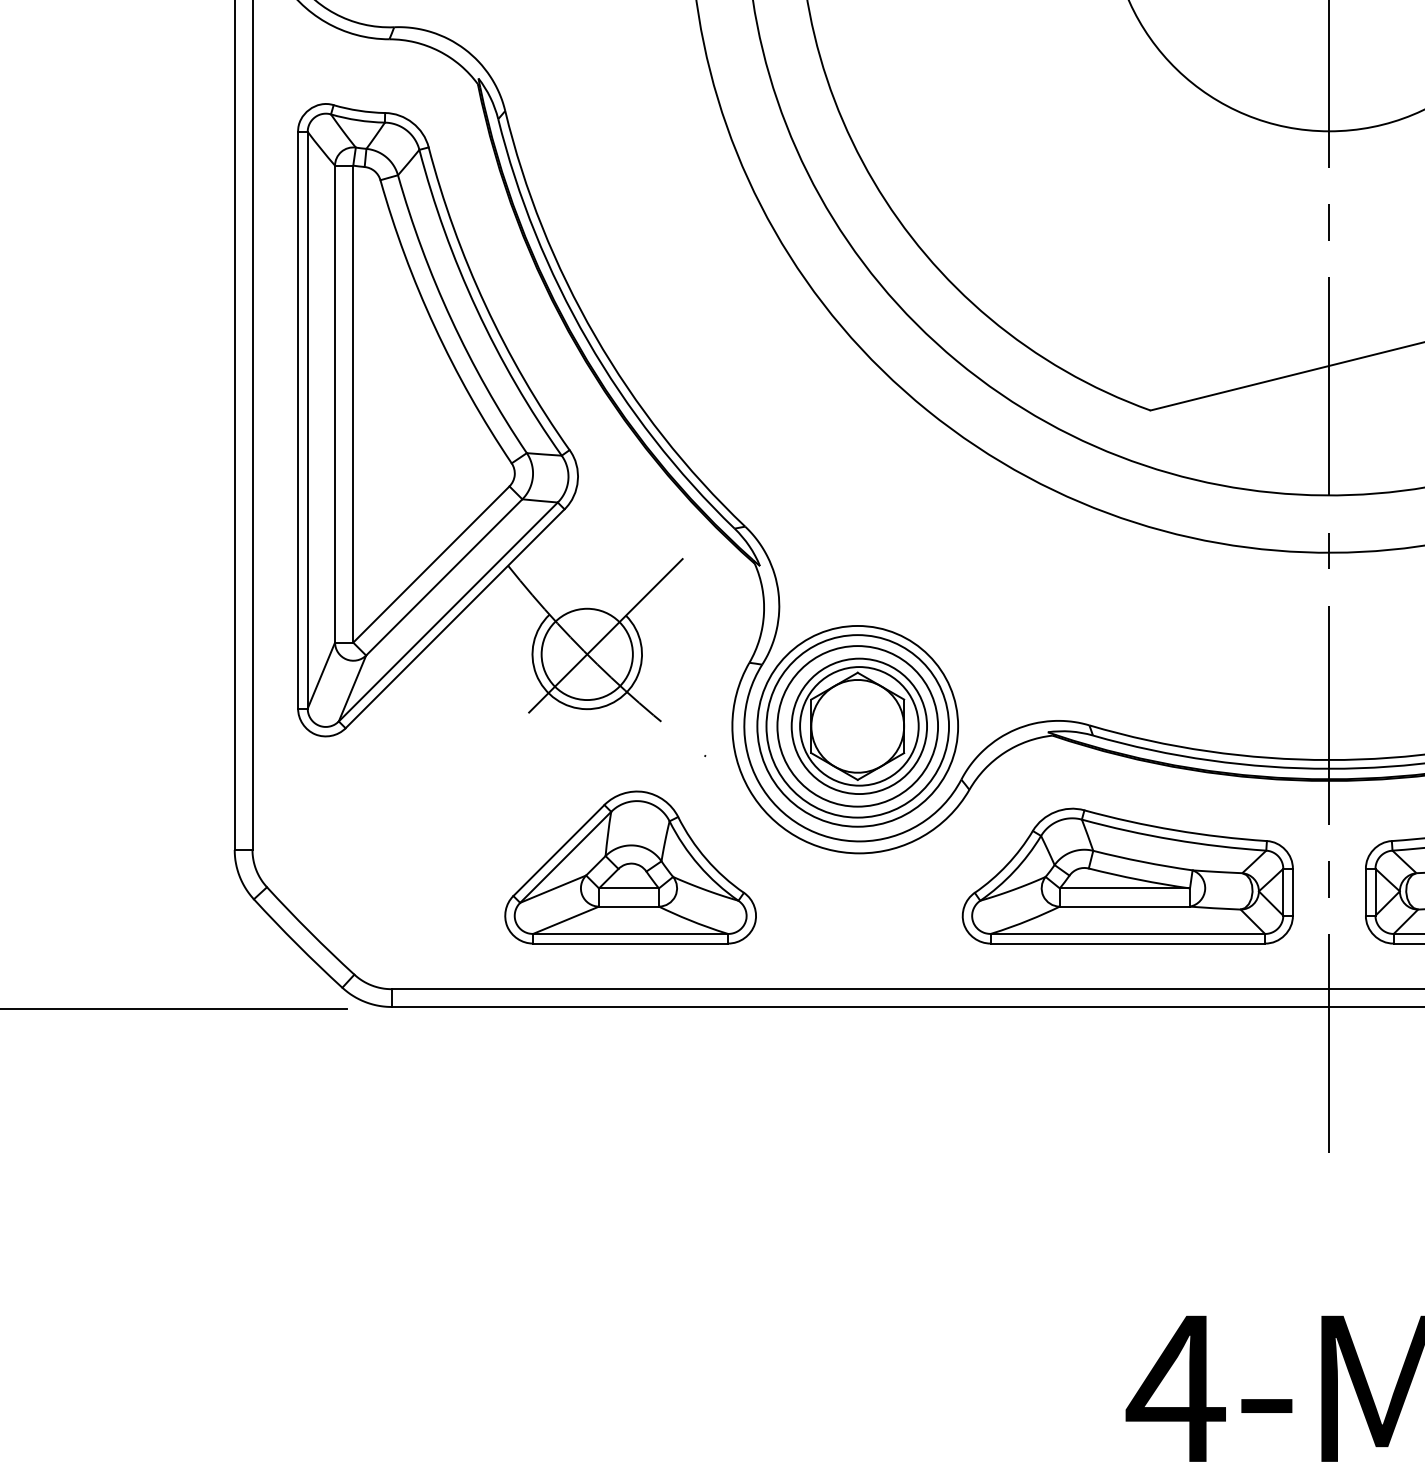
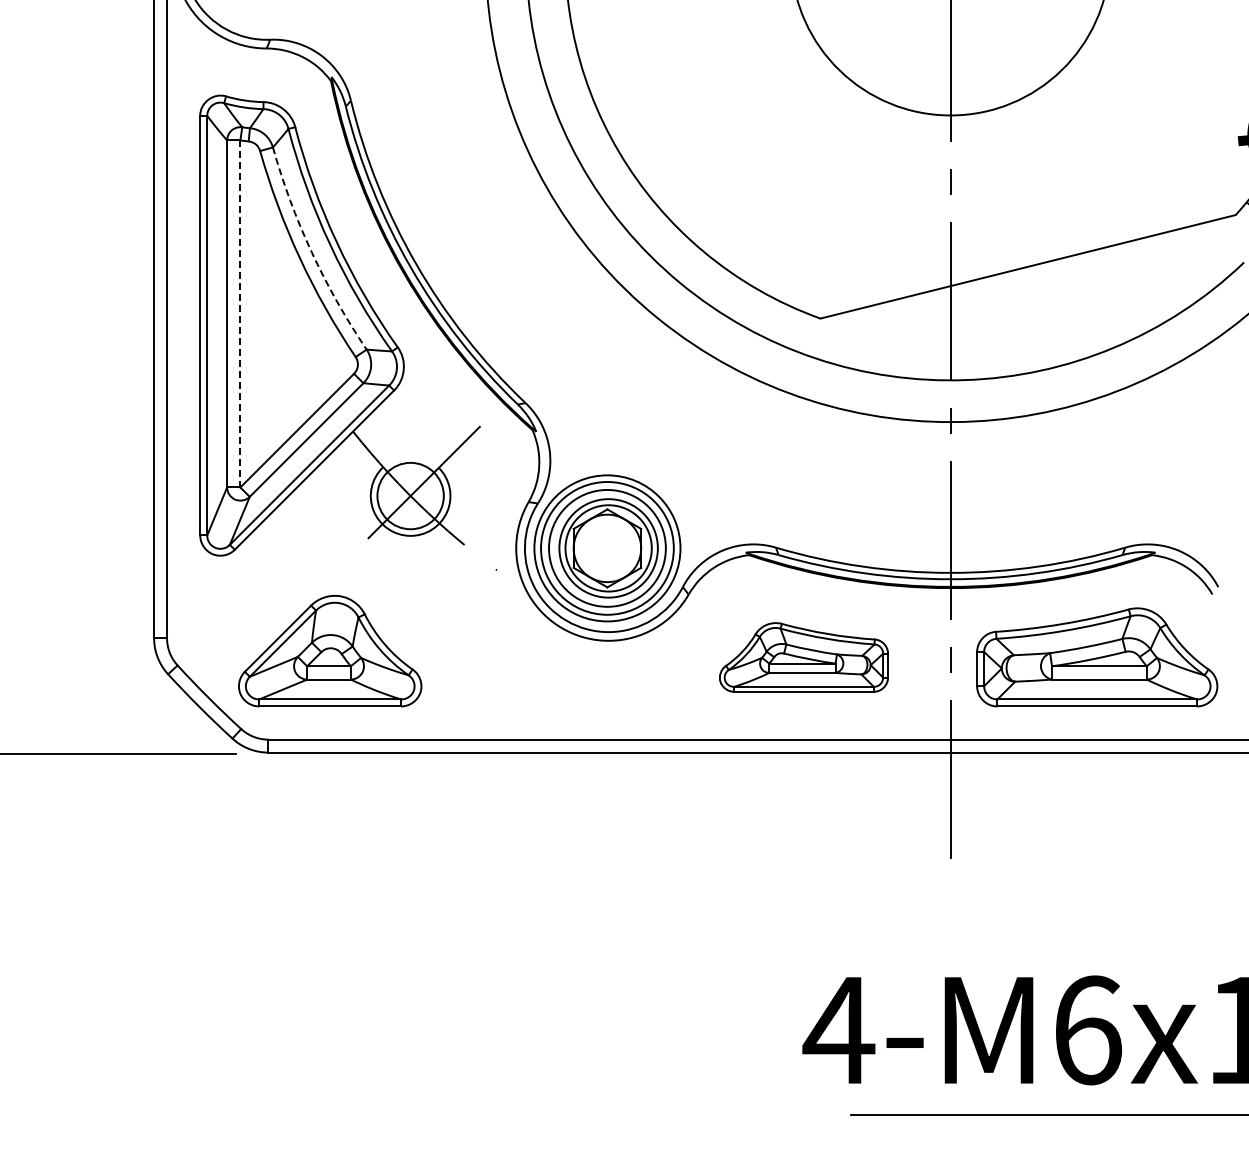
arc: (451, 319) -> (311, 252), solid -> dashed
line: (353, 403) -> (240, 313), solid -> dashed
part: (631, 866) -> (330, 650), moved
part: (1127, 876) -> (803, 657), size x0.7

